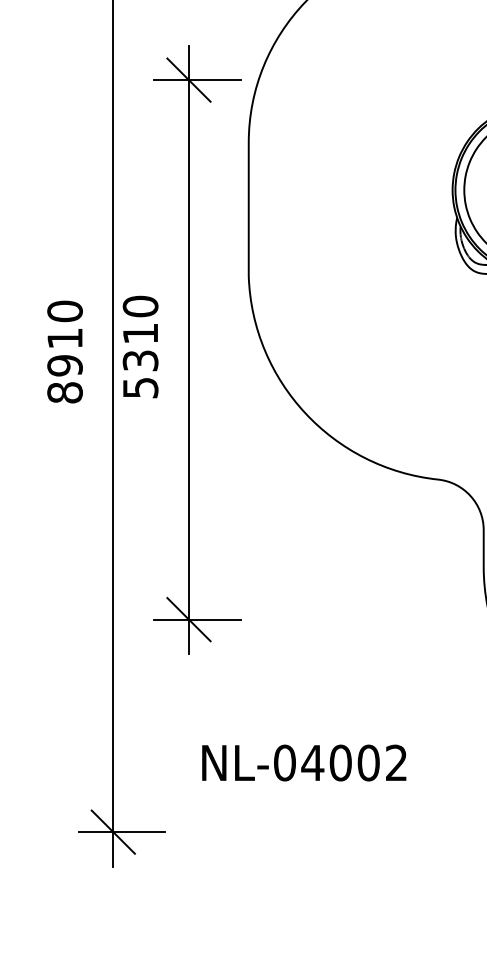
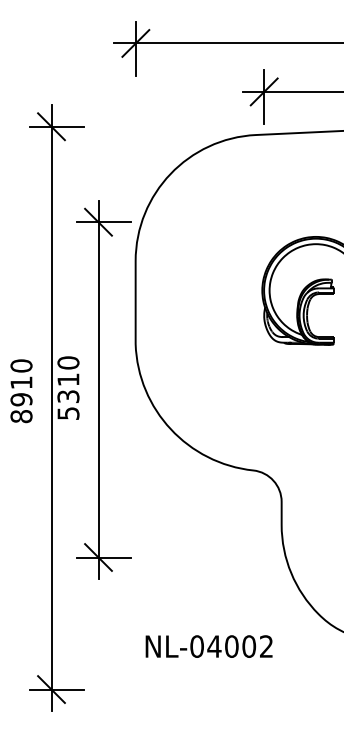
text: (303, 762) -> (208, 646), moved

